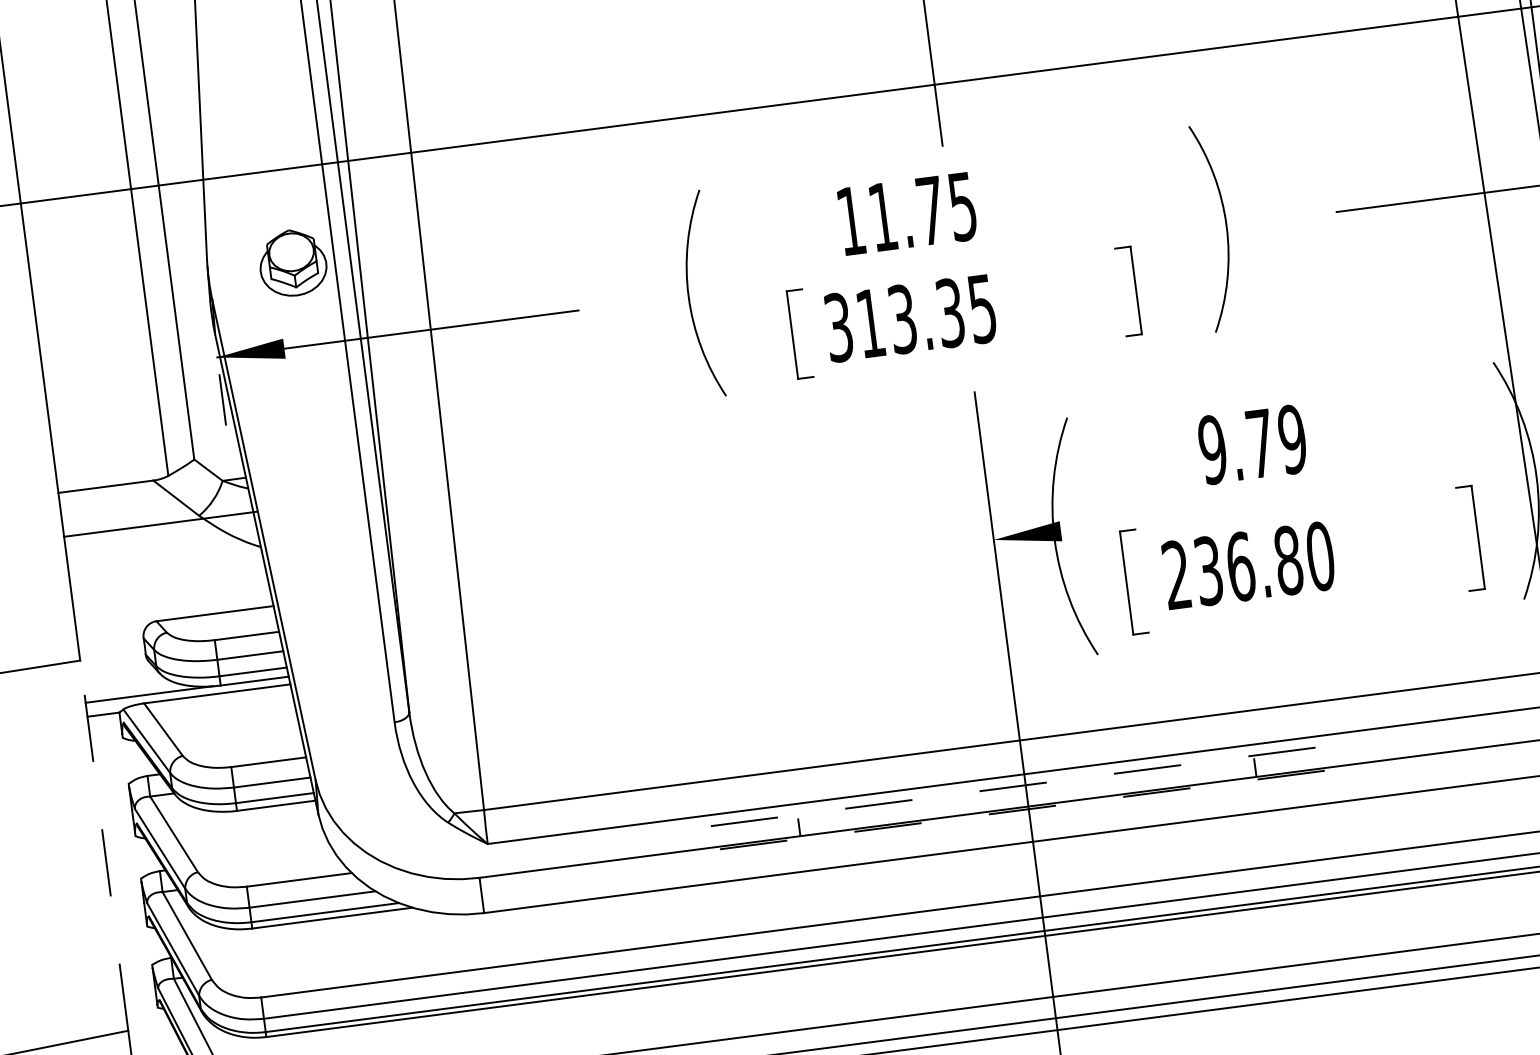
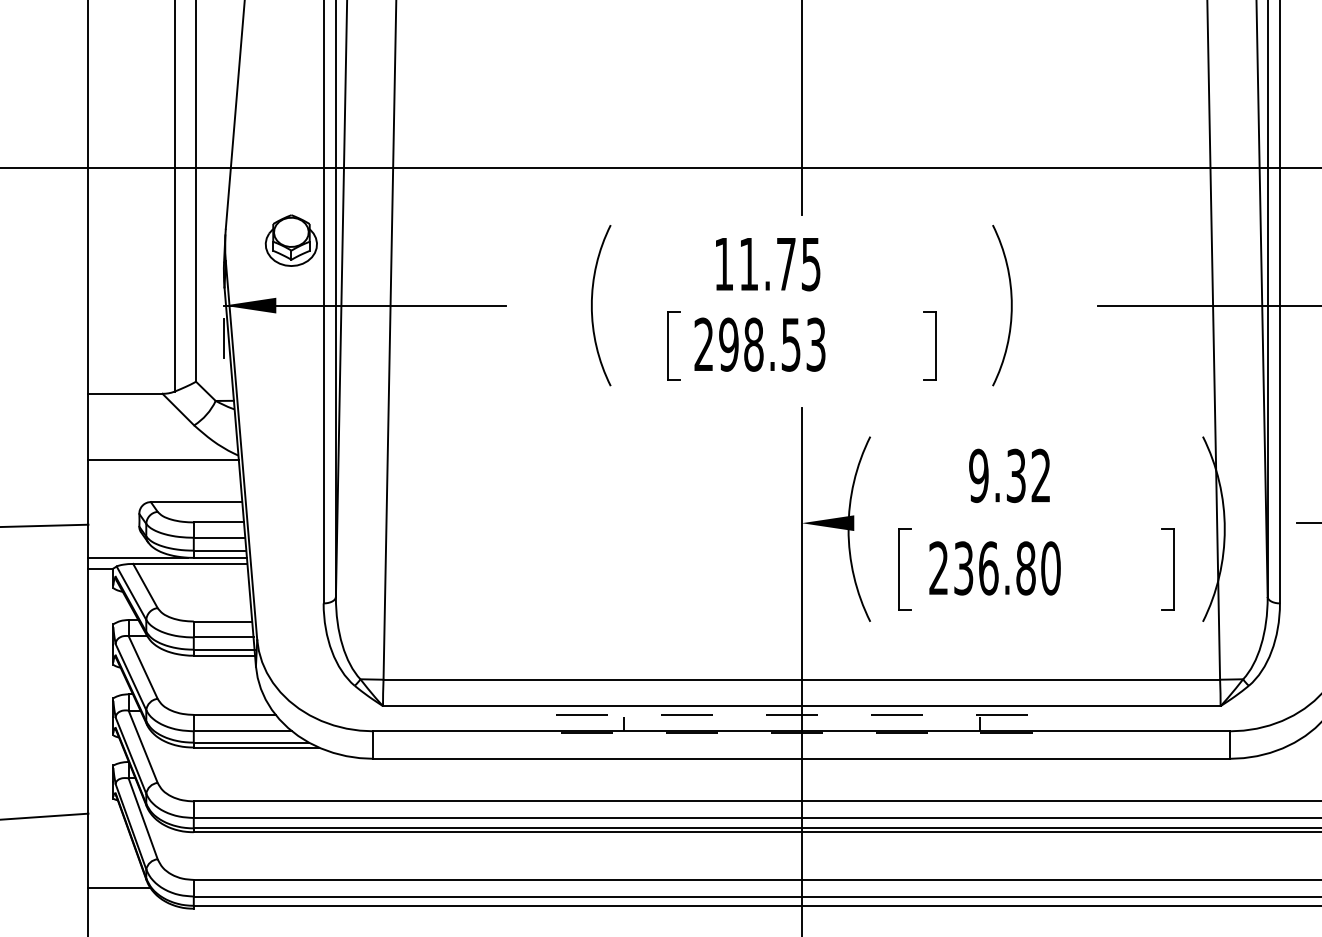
text: (909, 318) -> (759, 344), 313.35 -> 298.53
text: (1276, 441) -> (1028, 475), 9.79 -> 9.32
line: (160, 524) -> (163, 460), moved
line: (104, 844) -> (88, 668), dashed -> solid

